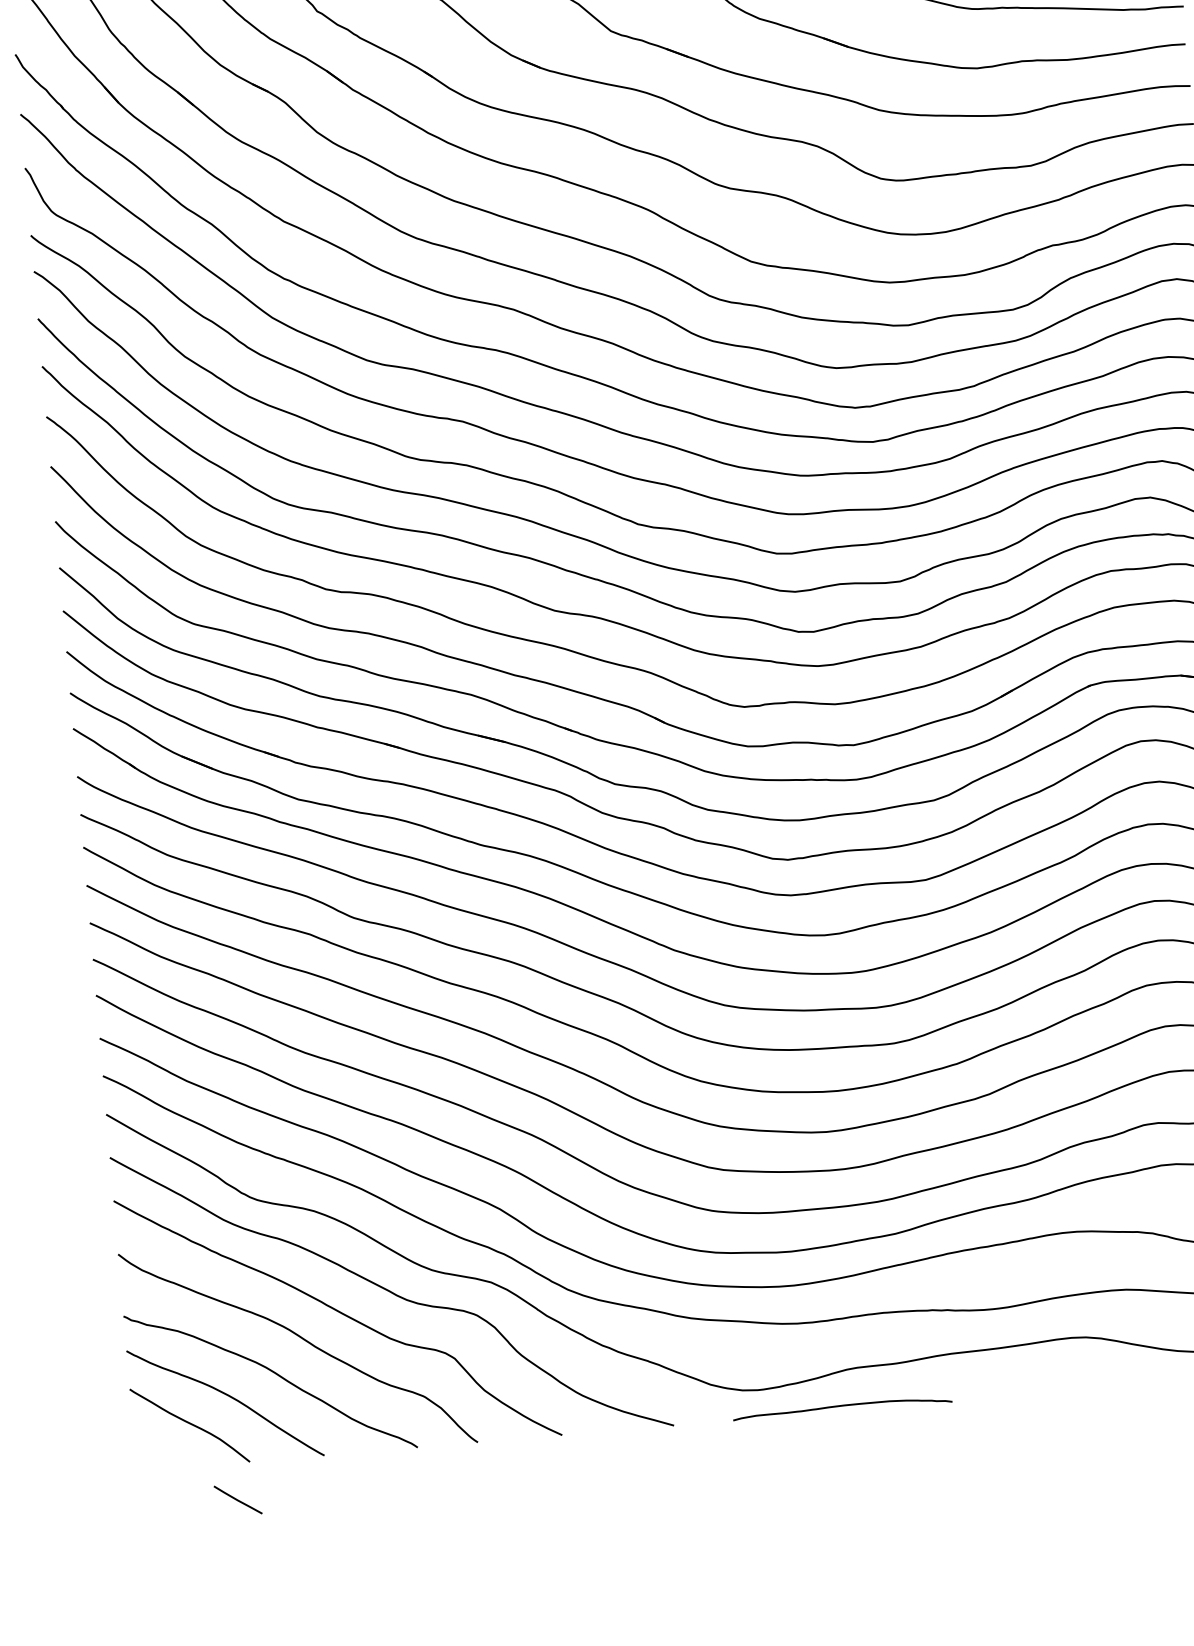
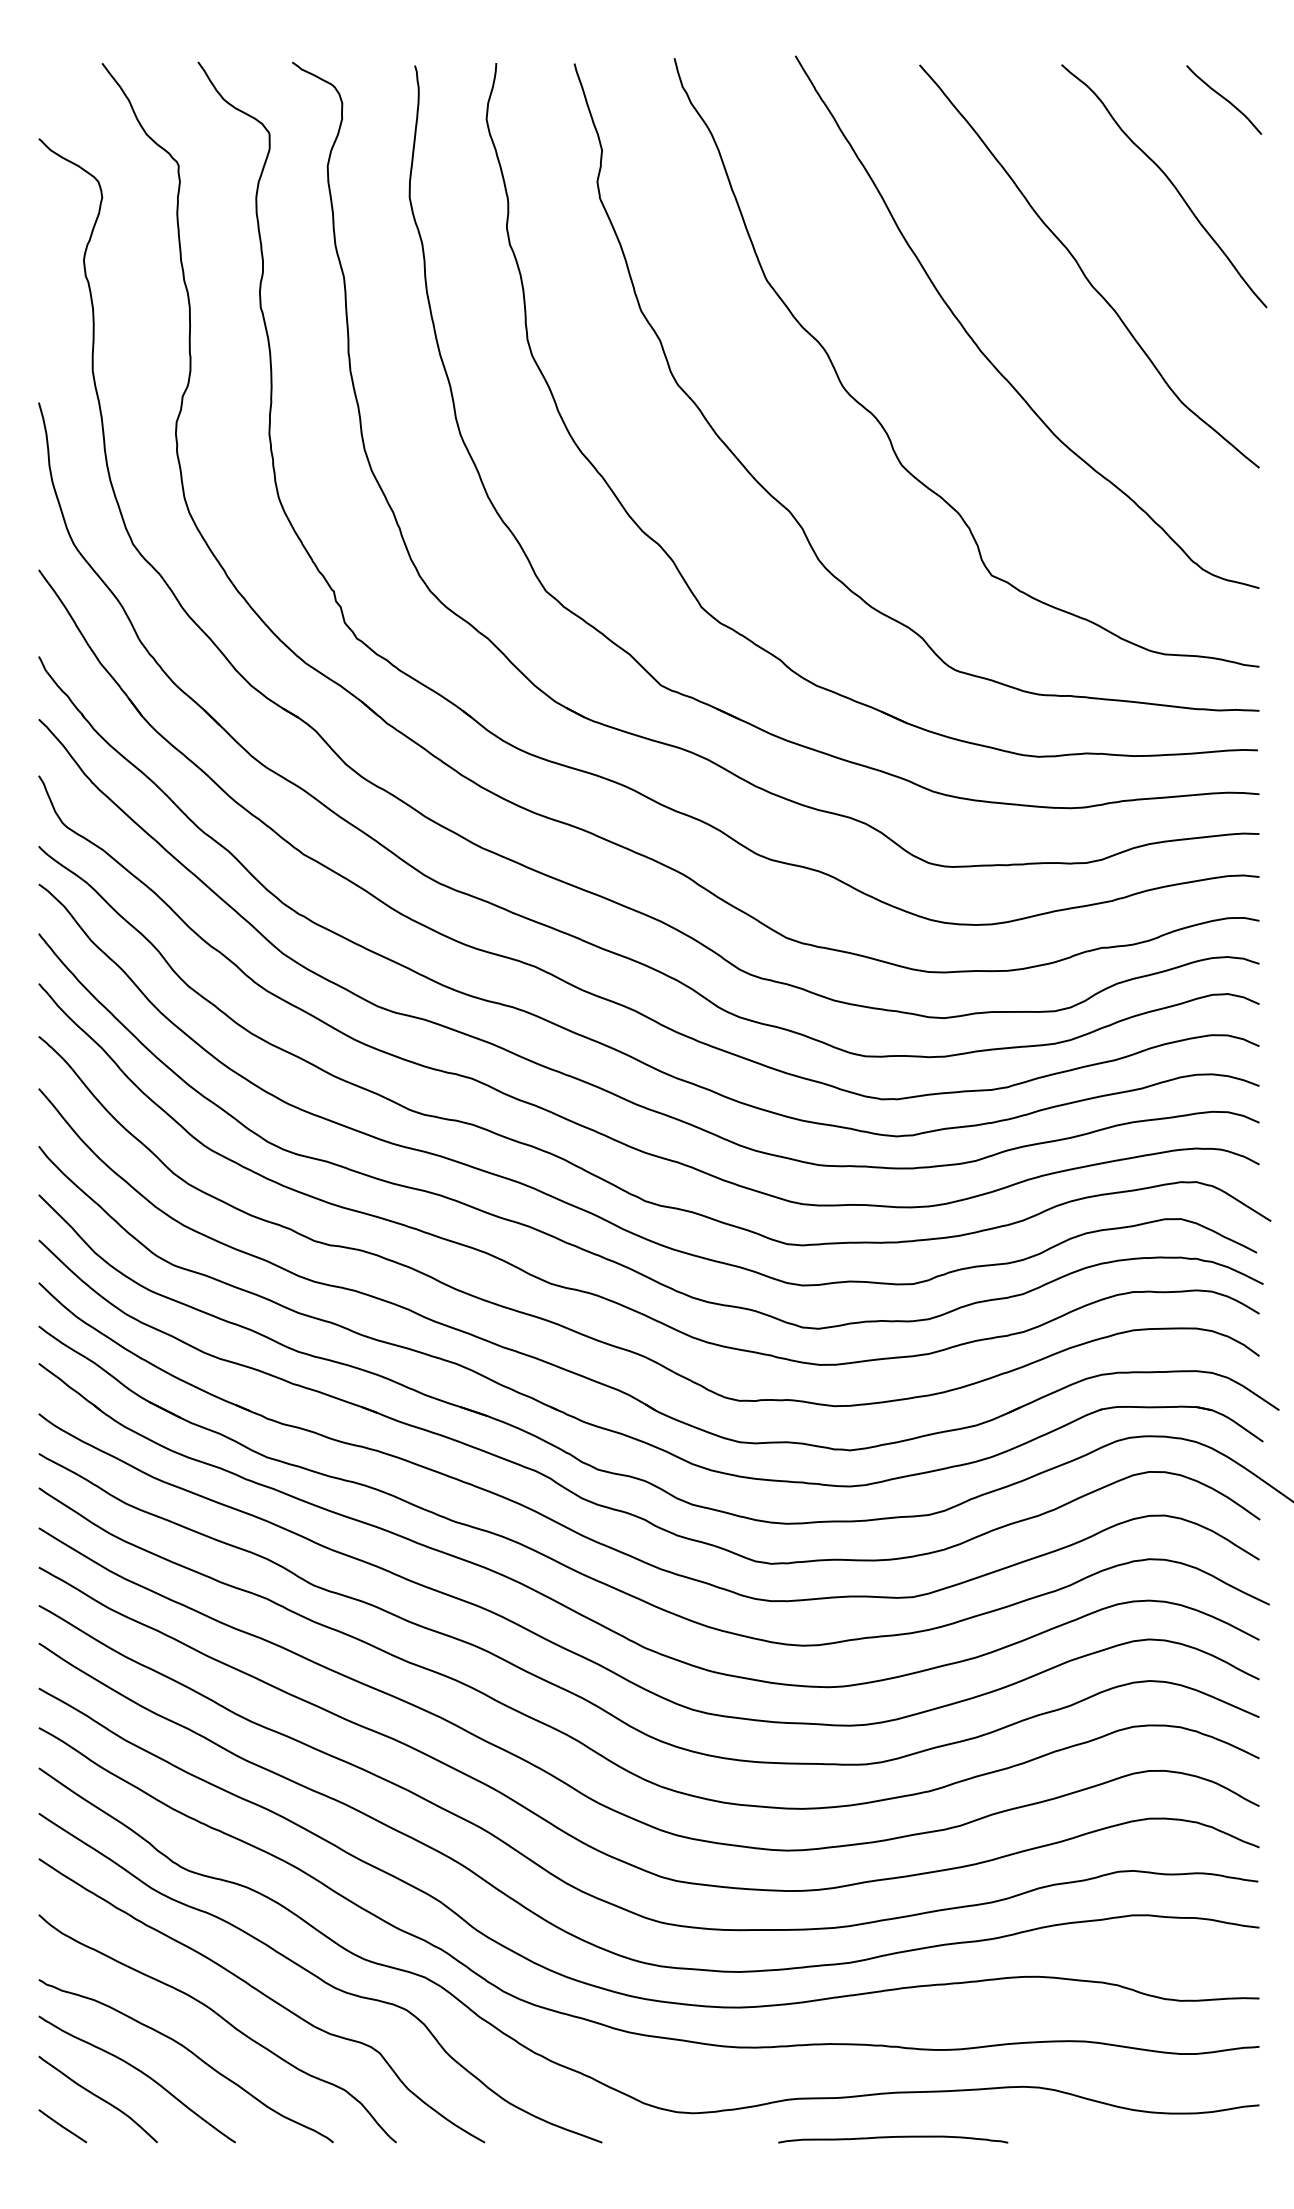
curve: (842, 1406) -> (893, 2137), moved
line: (237, 1500) -> (62, 2126), moved

